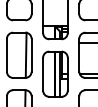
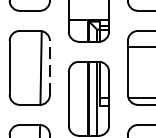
line: (31, 54) -> (49, 66), solid -> dashed

